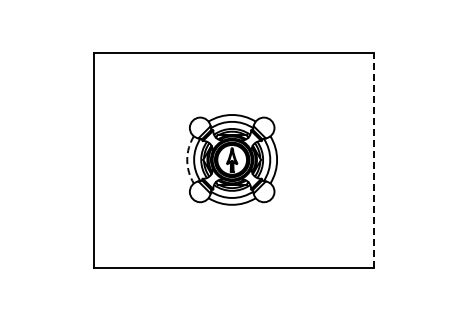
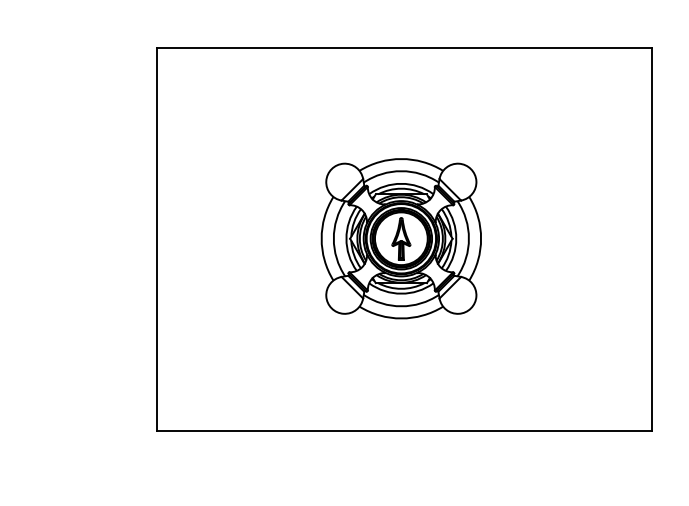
arc: (187, 159) -> (322, 238), dashed -> solid
line: (373, 160) -> (652, 239), dashed -> solid

